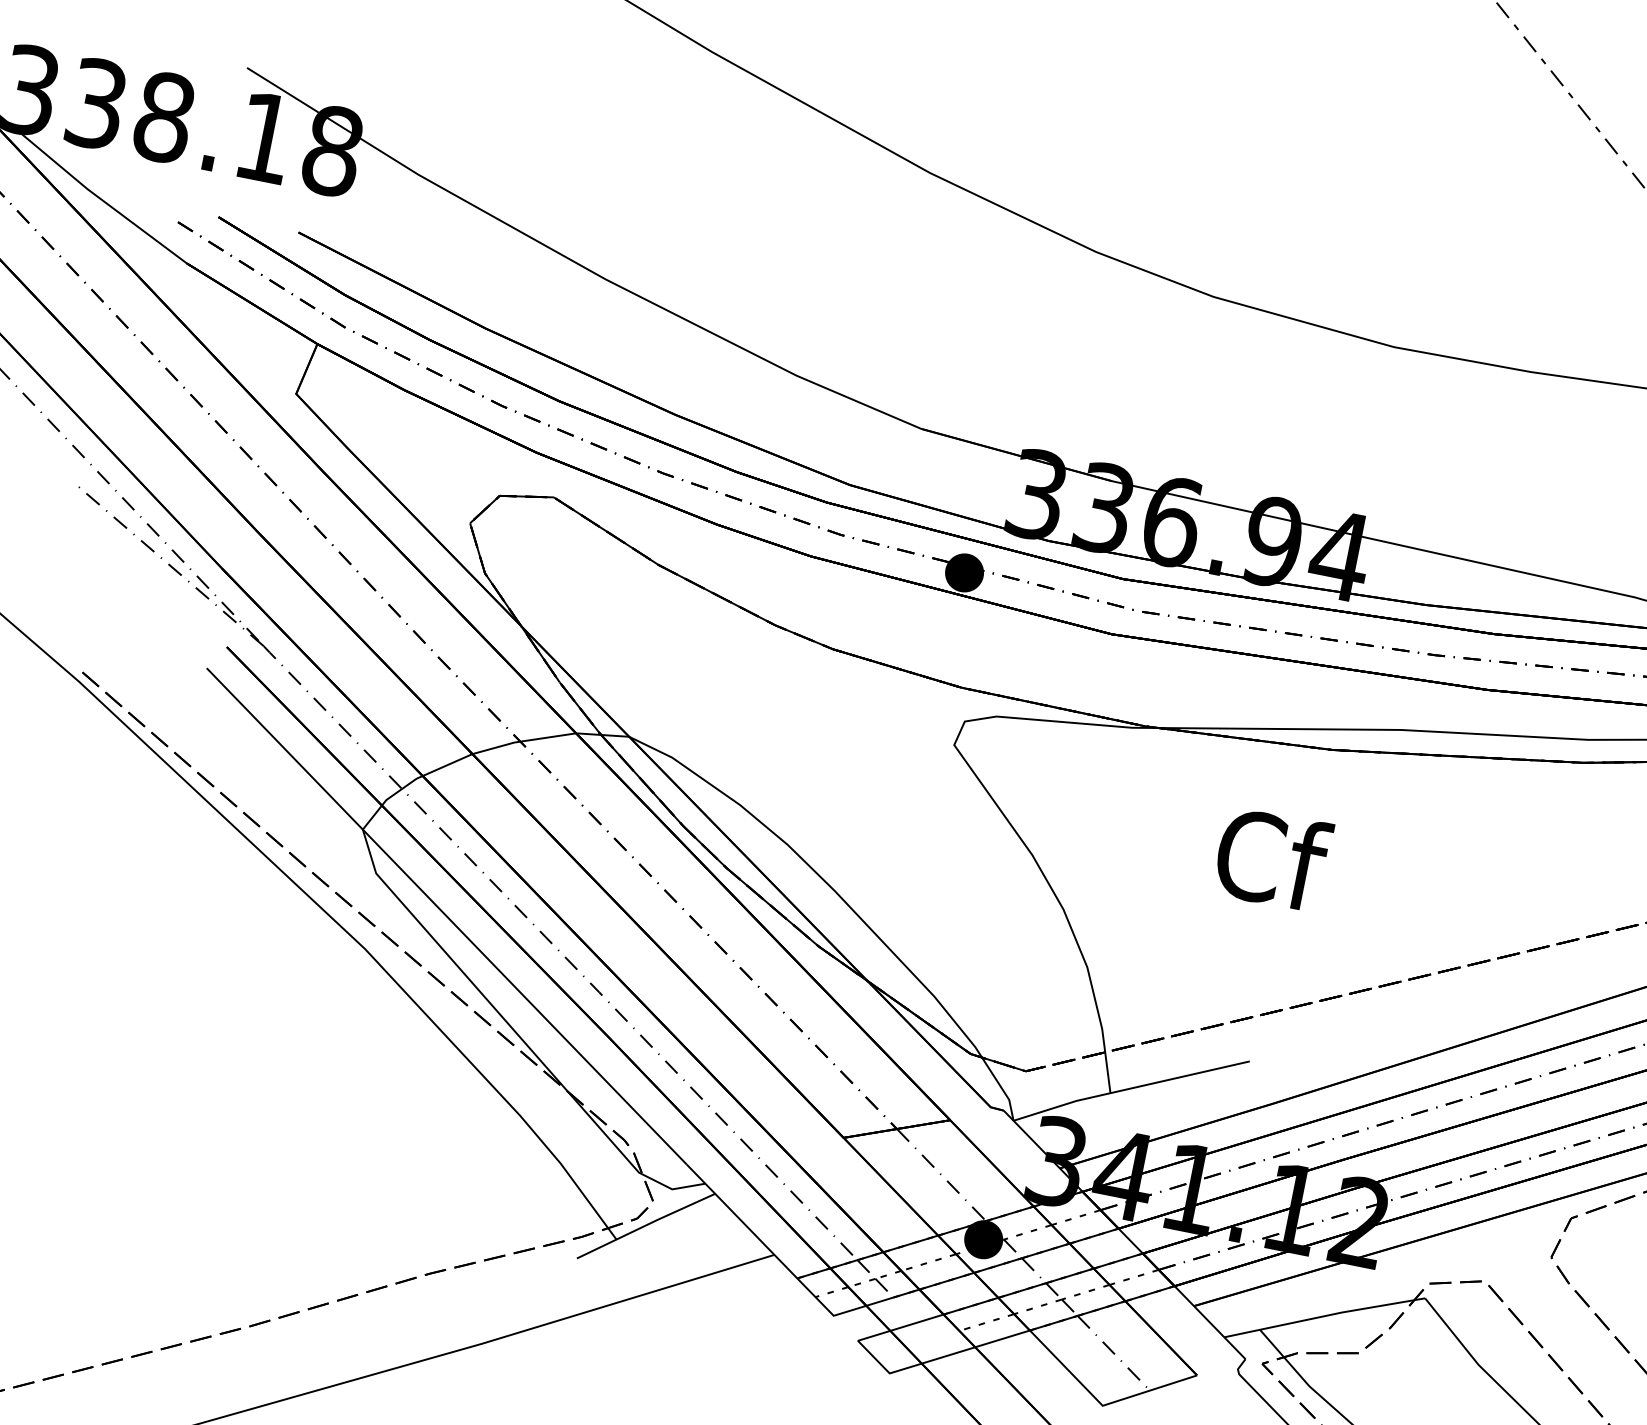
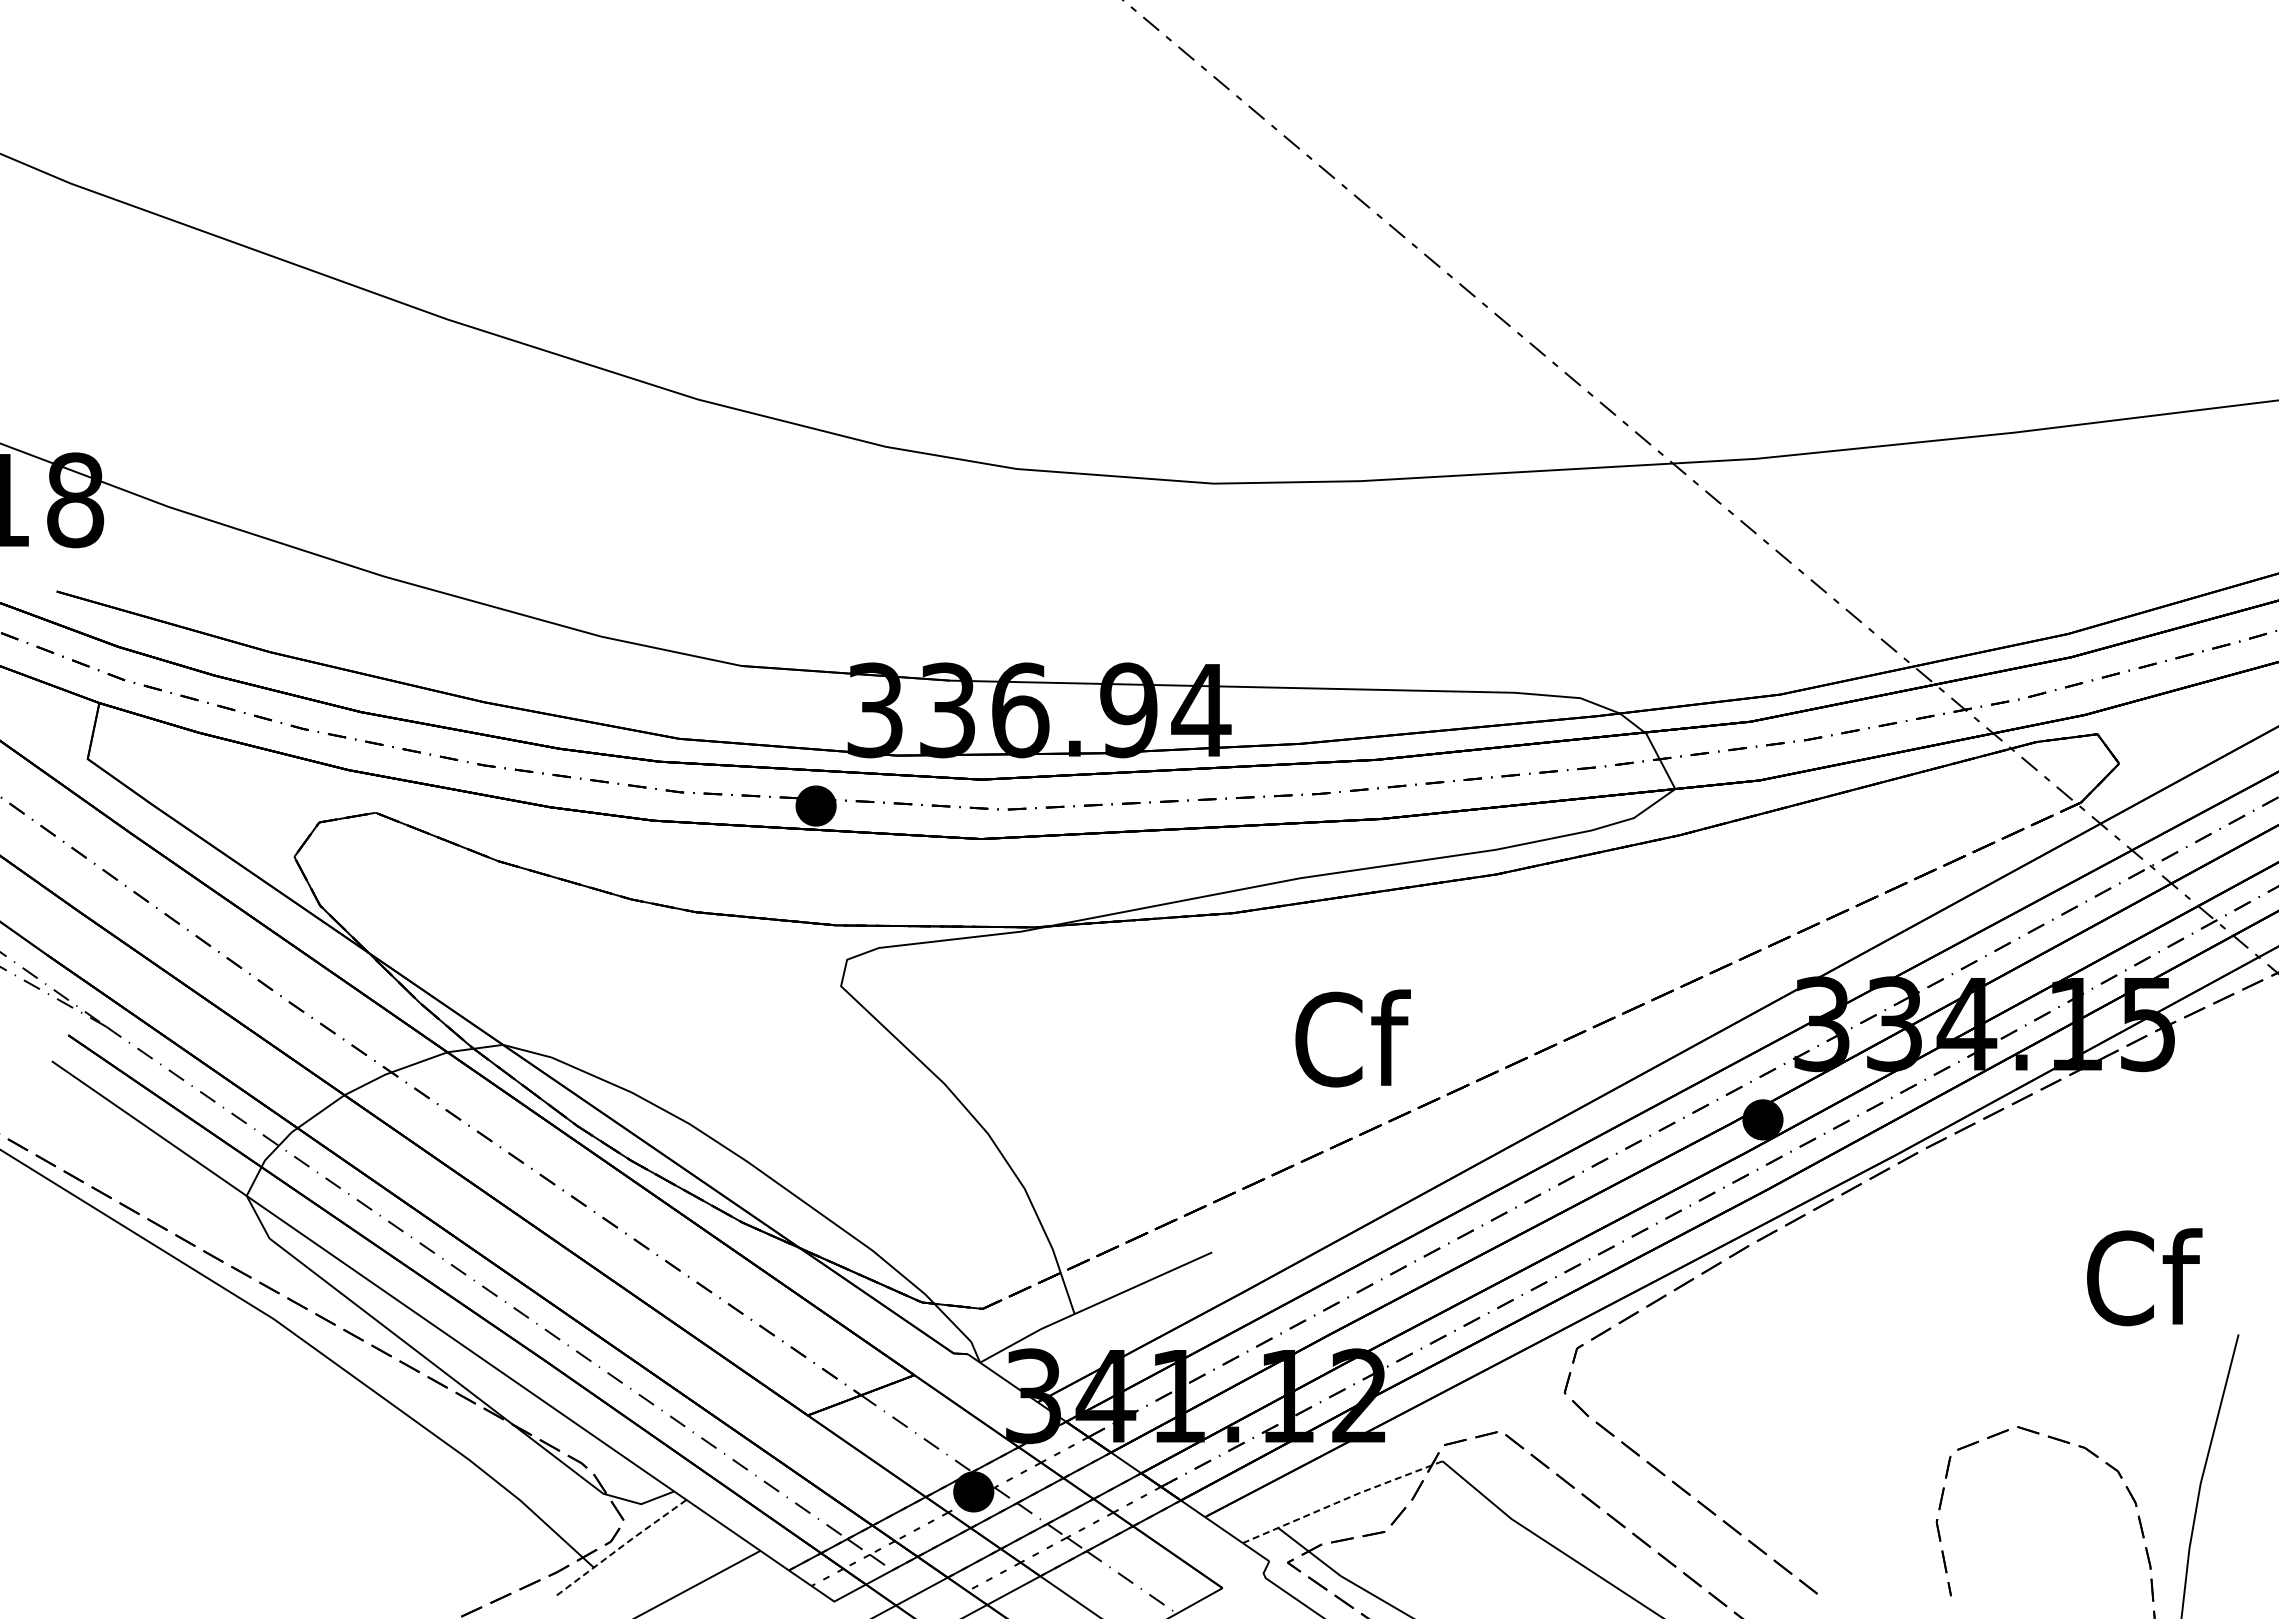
text: (1272, 859) -> (1352, 1038), moved
line: (646, 1225) -> (621, 1546), solid -> dashed
line: (1324, 1316) -> (1342, 1500), solid -> dashed

